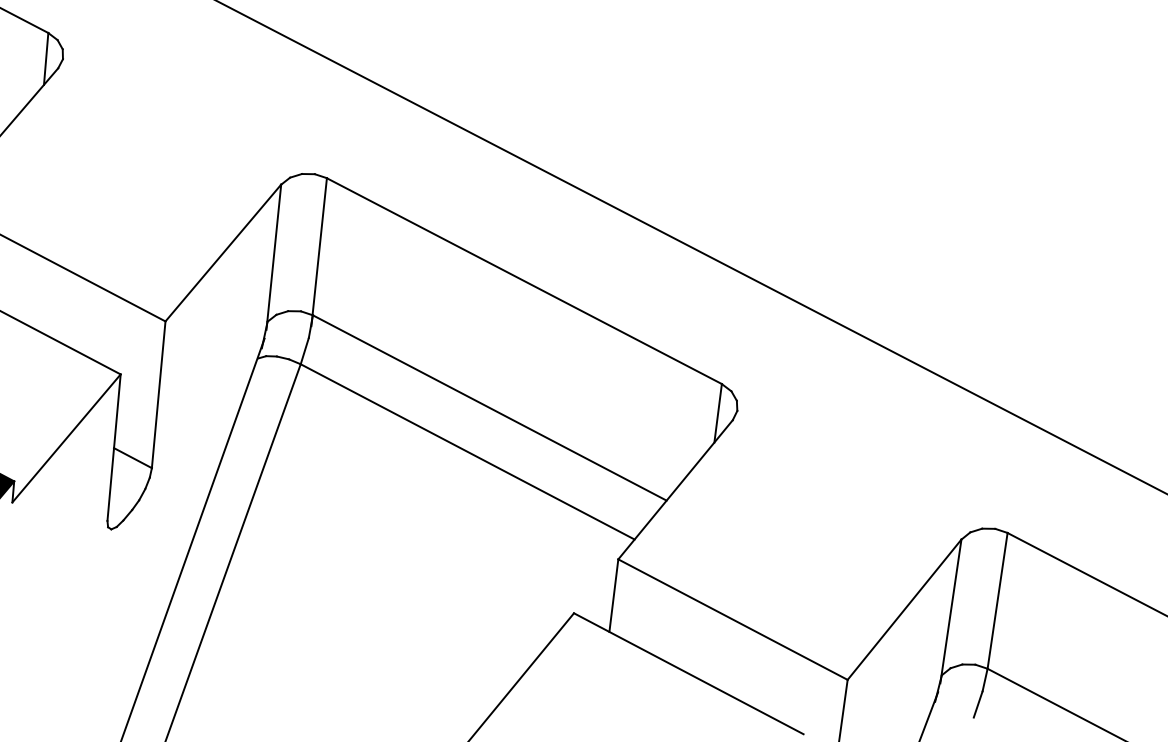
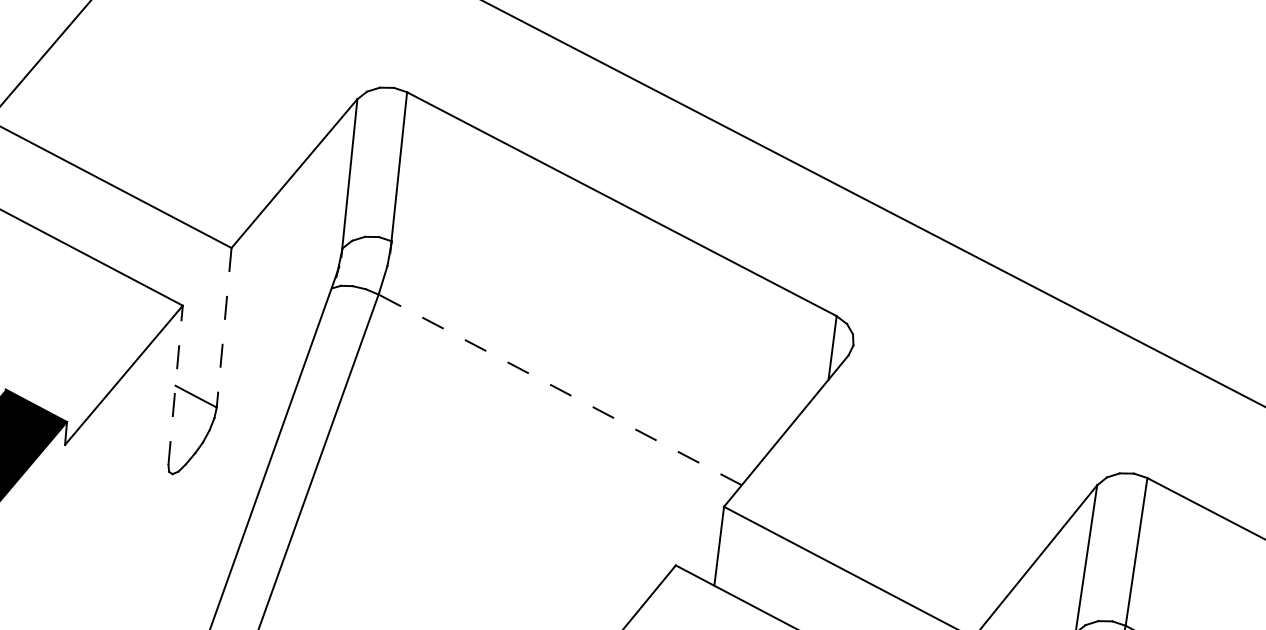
line: (158, 394) -> (223, 327), solid -> dashed
line: (489, 407) -> (583, 341), removed
line: (114, 447) -> (176, 385), solid -> dashed
line: (467, 451) -> (560, 389), solid -> dashed

